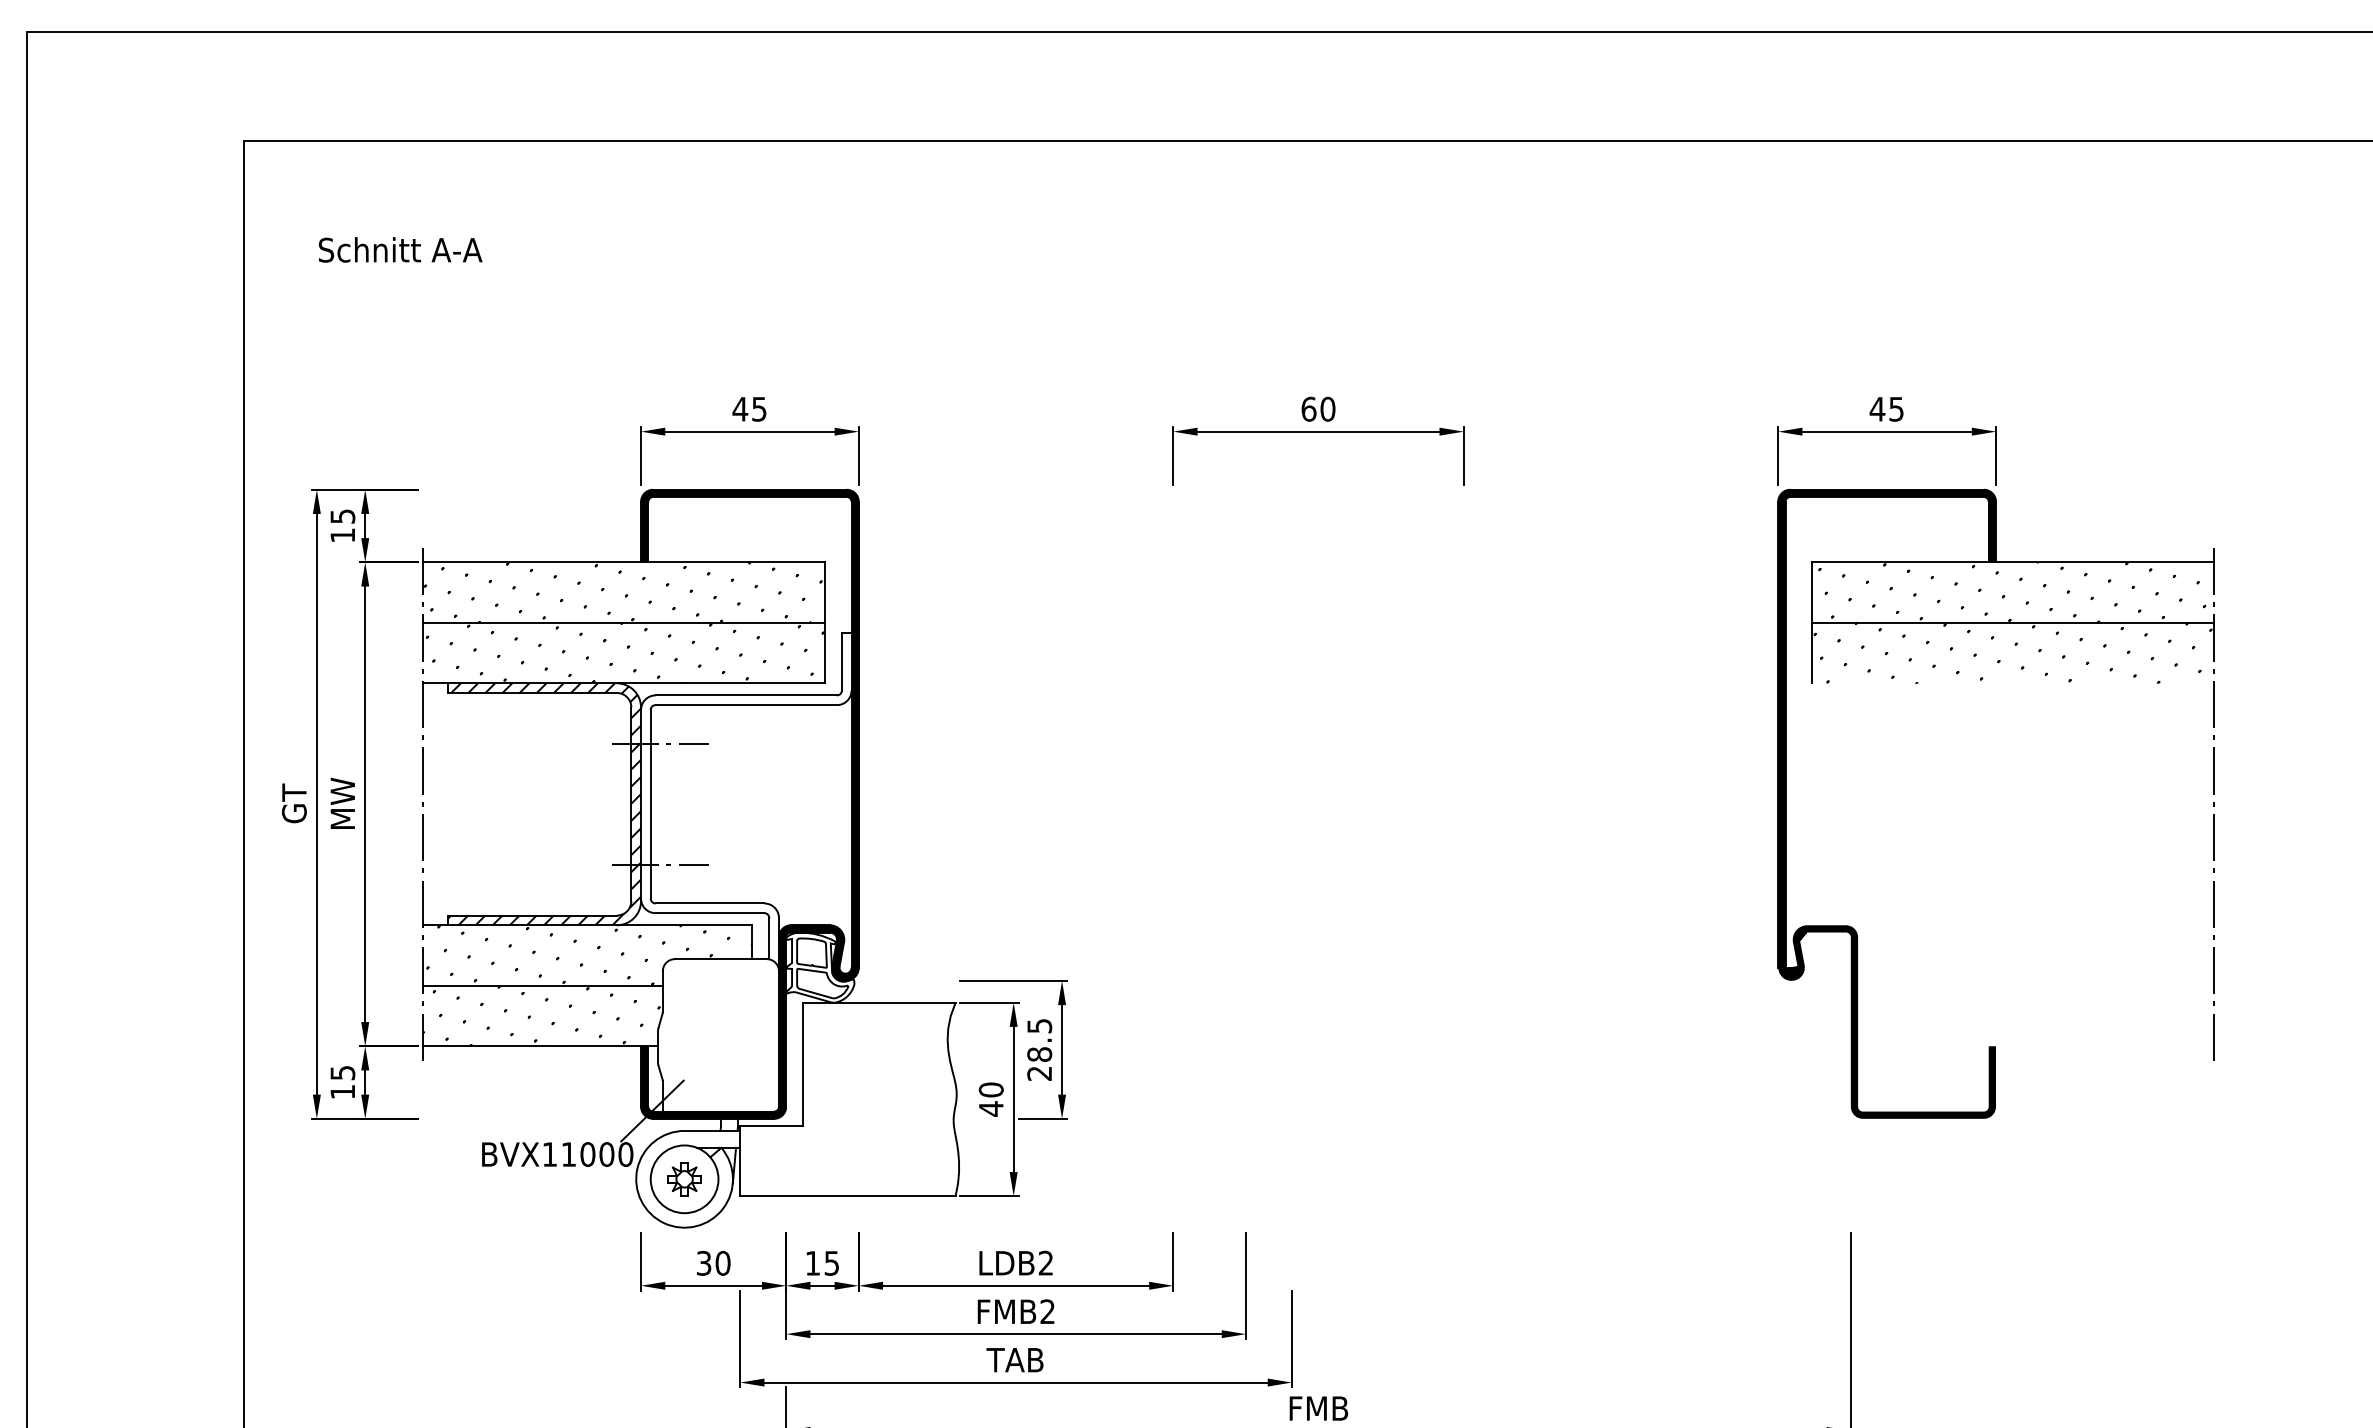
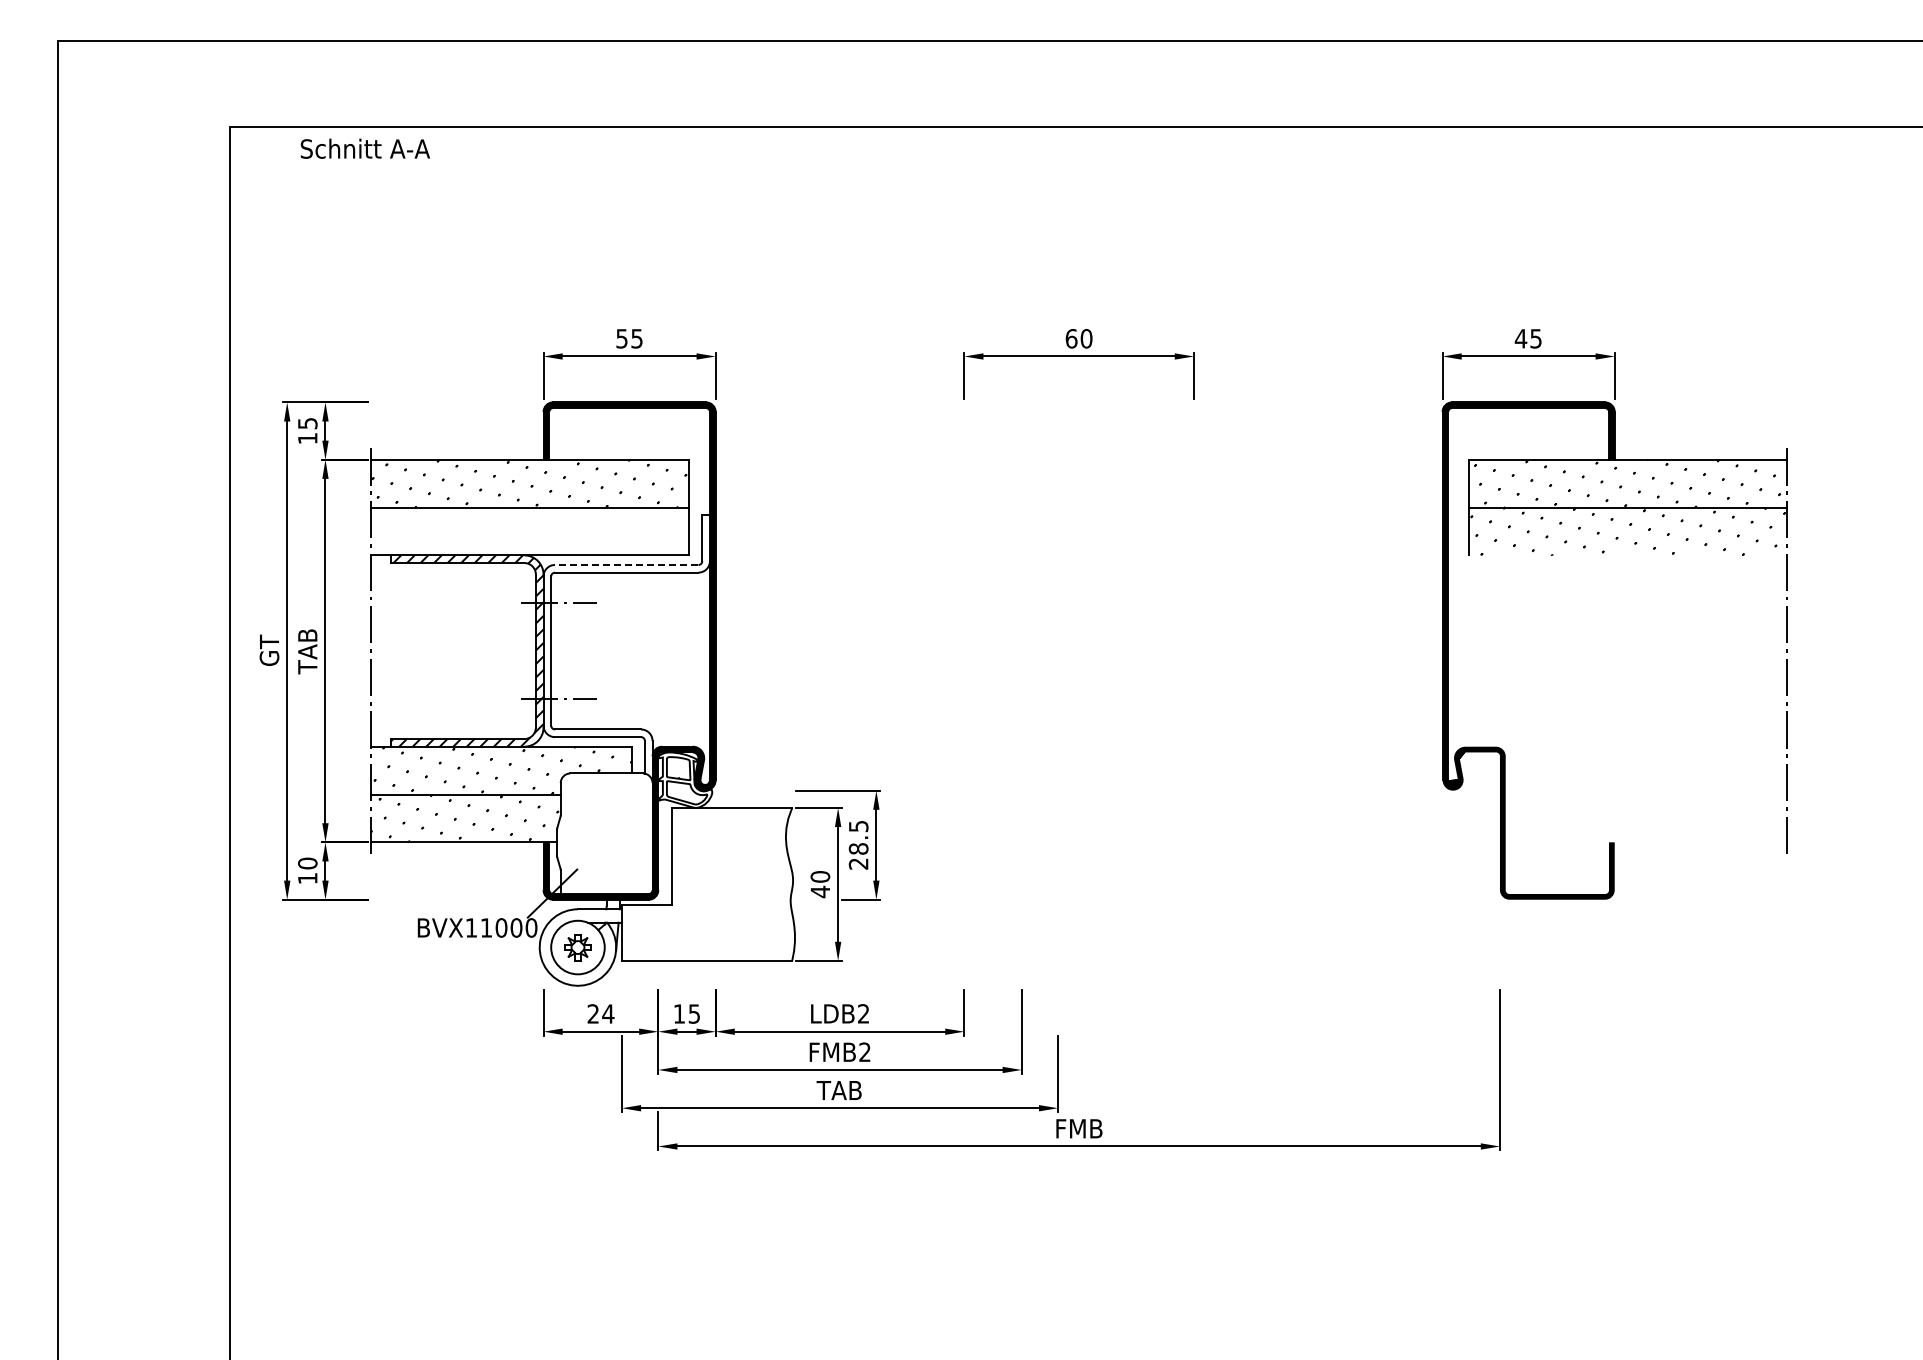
text: (400, 249) -> (365, 148), moved
text: (739, 408) -> (621, 338), 45 -> 55
hatch: (624, 653) -> (530, 531), removed
line: (745, 694) -> (626, 564), solid -> dashed
text: (342, 804) -> (307, 651), MW -> TAB
text: (342, 1073) -> (307, 863), 15 -> 10
text: (713, 1262) -> (600, 1013), 30 -> 24

